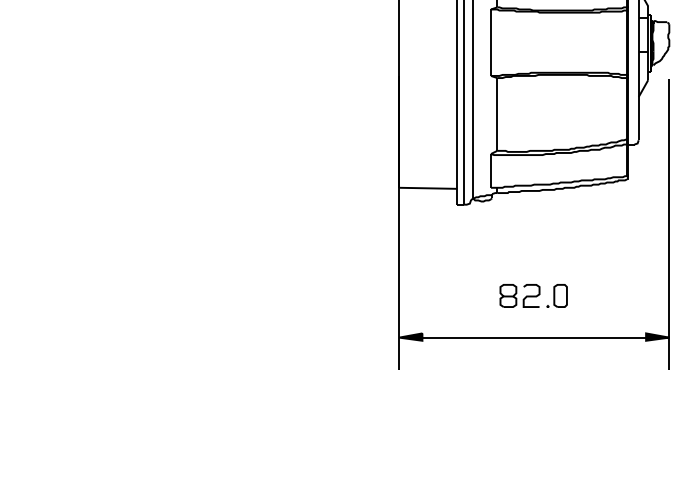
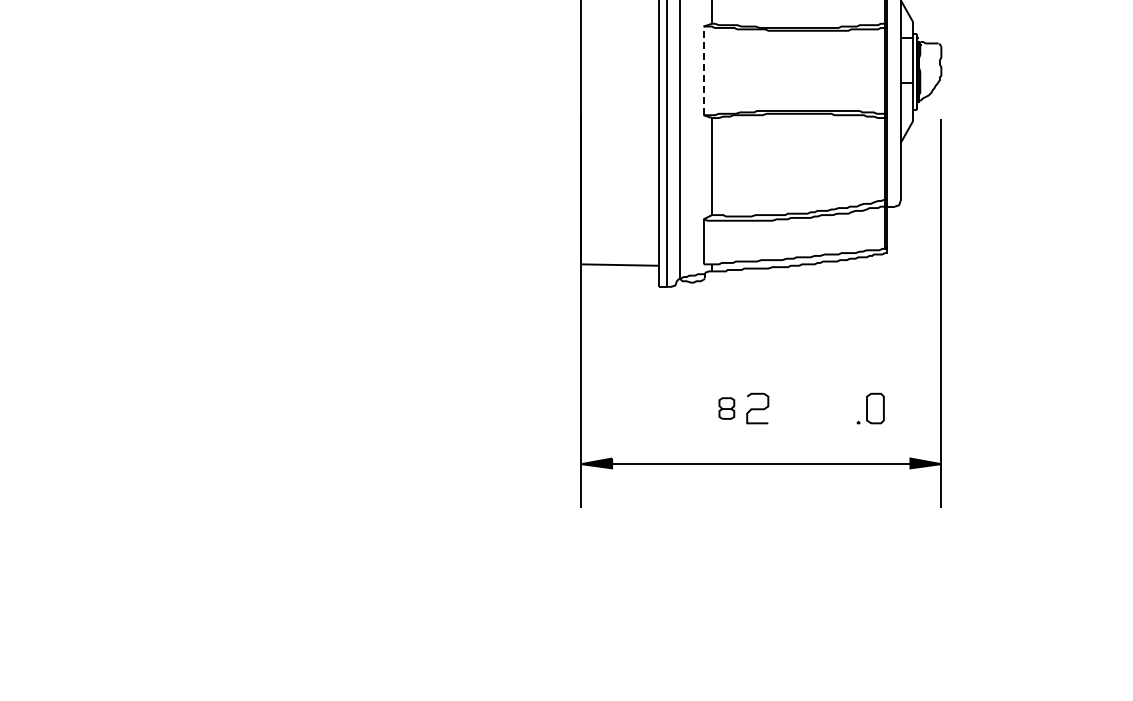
line: (490, 42) -> (703, 70), solid -> dashed
part: (508, 295) -> (726, 408), size x0.7
part: (556, 295) -> (870, 408), moved

